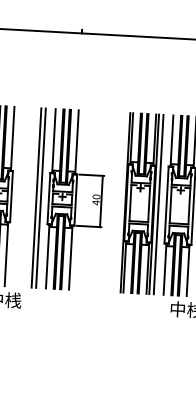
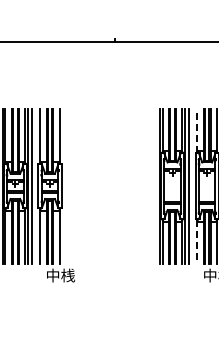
line: (172, 140) -> (197, 130), solid -> dashed
part: (69, 199) -> (111, 186), removed
line: (165, 269) -> (197, 241), solid -> dashed

